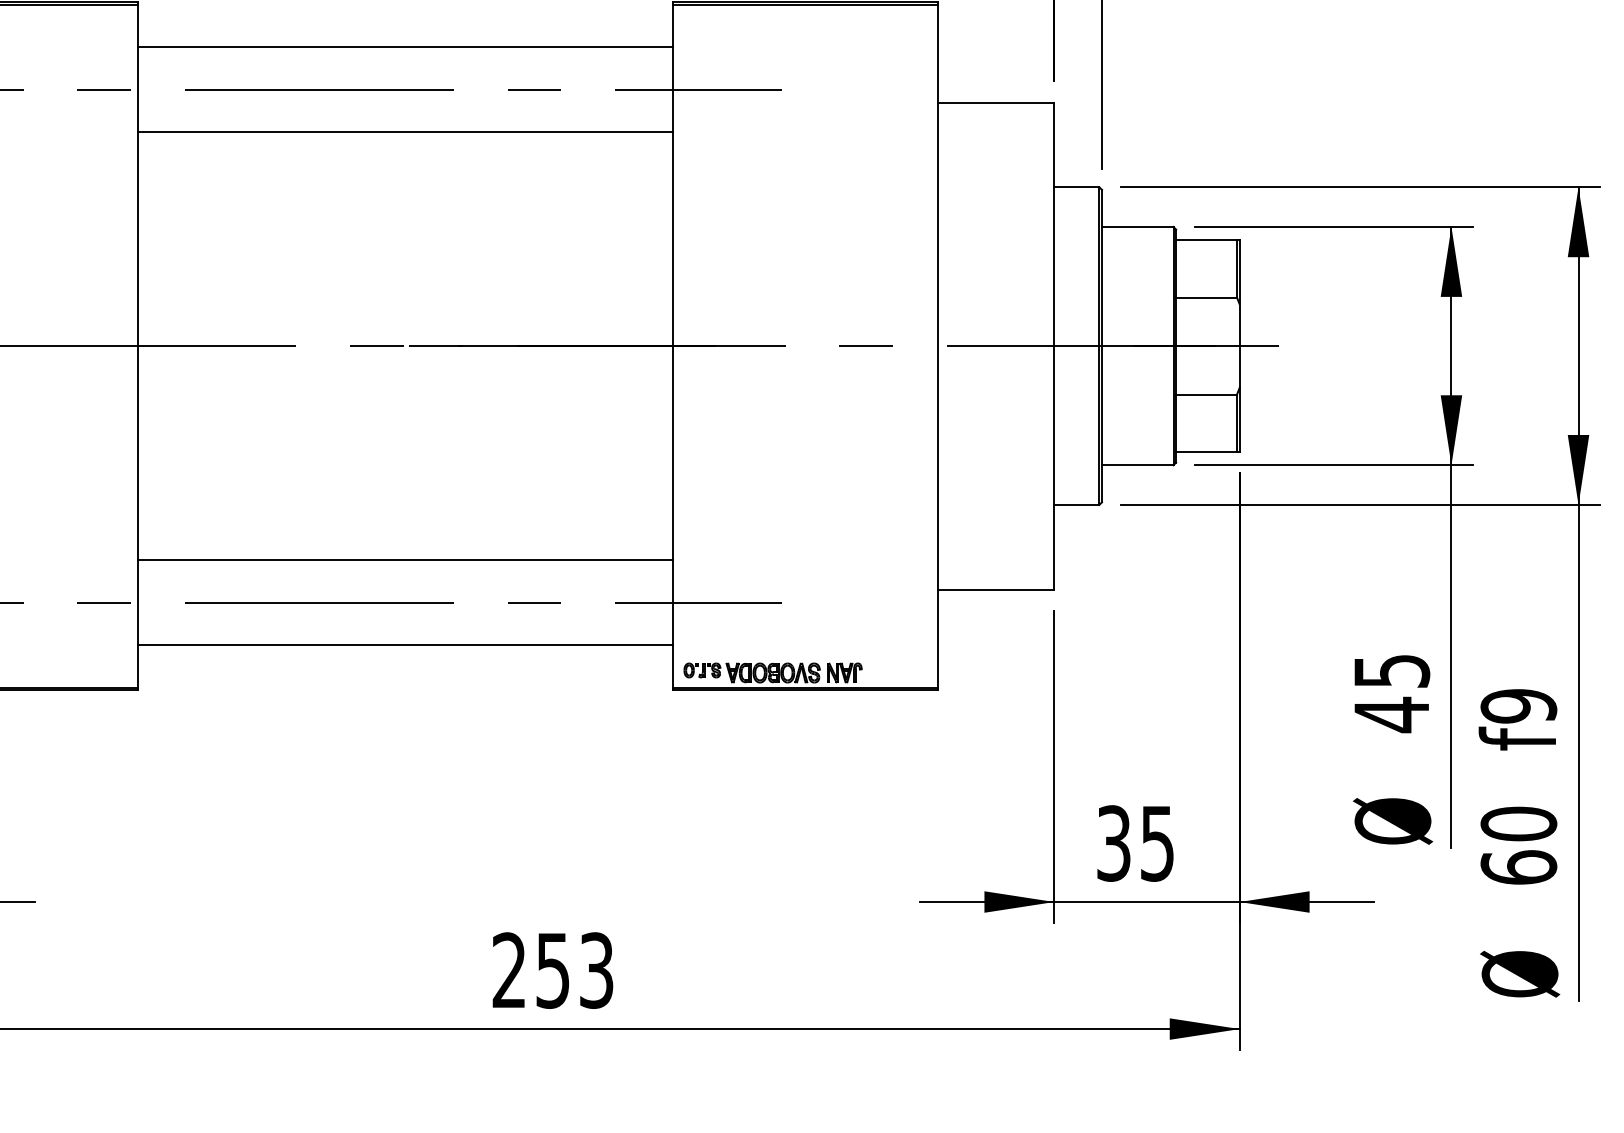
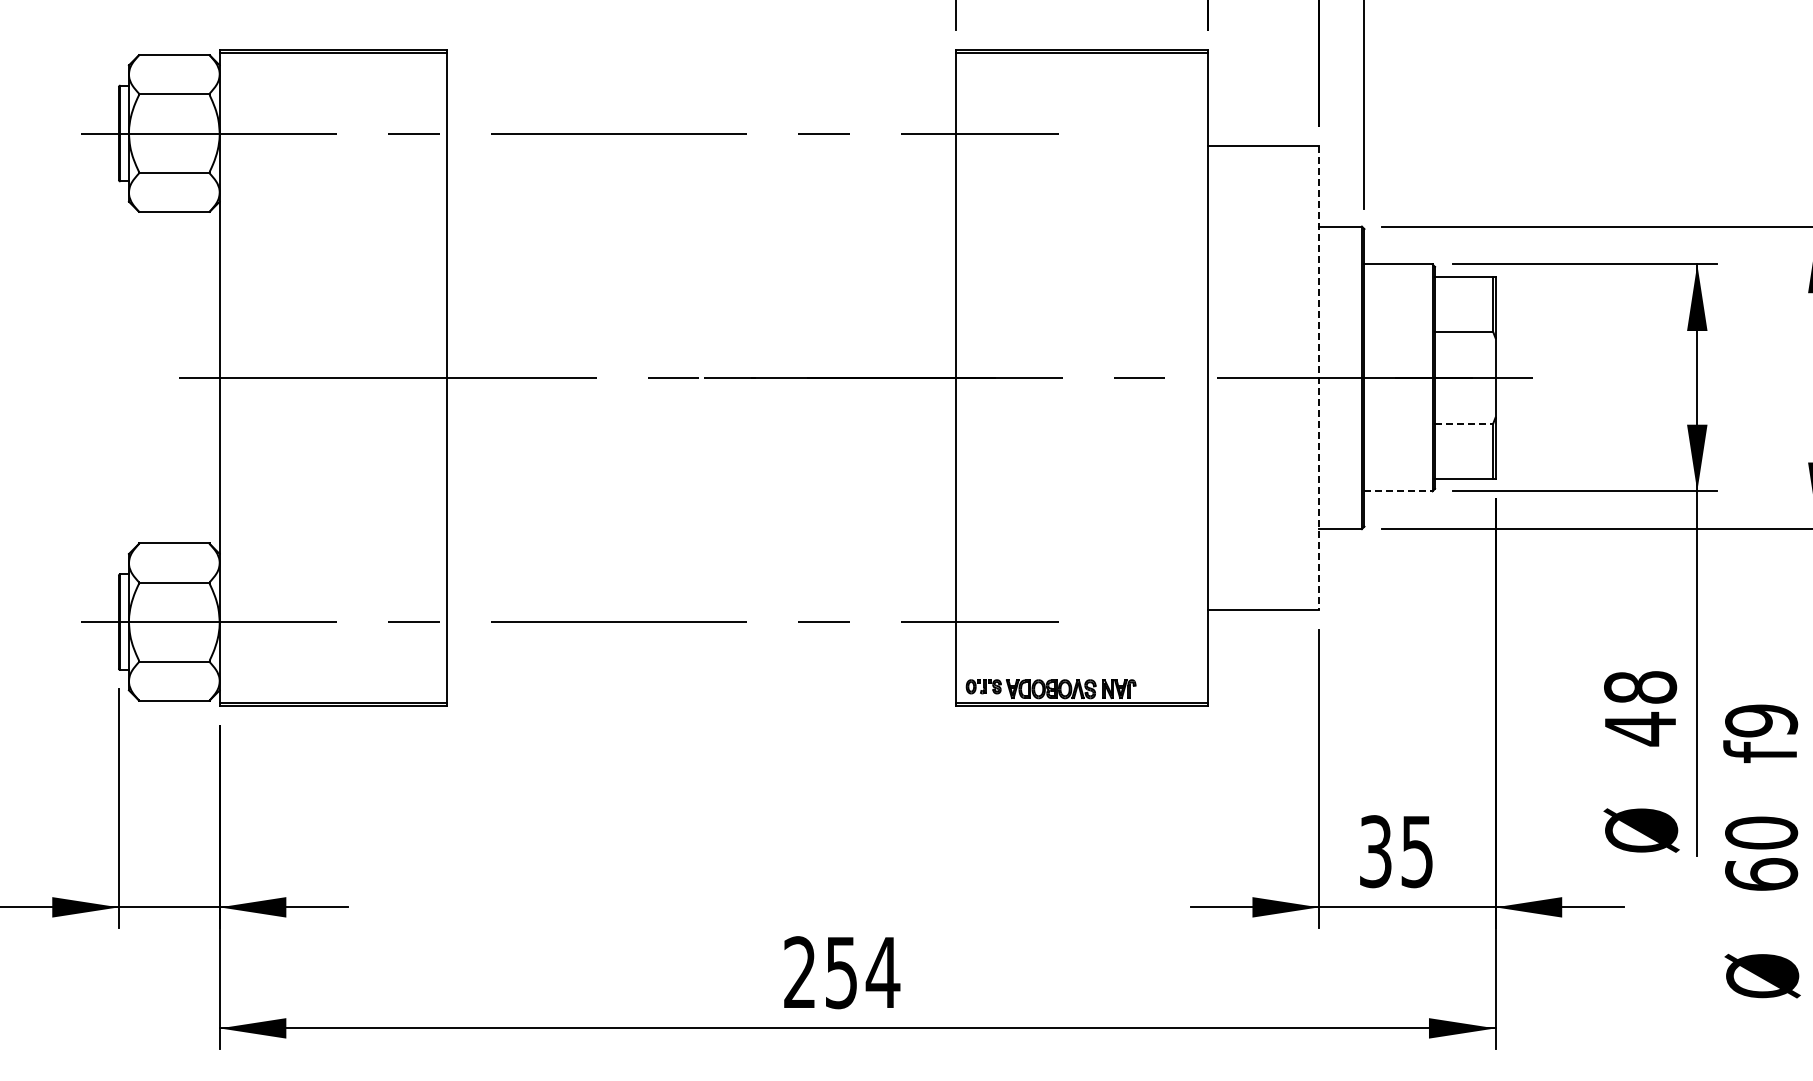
line: (404, 47) -> (700, 93), removed
line: (404, 131) -> (700, 173), removed
line: (1054, 345) -> (1319, 377), solid -> dashed
line: (1207, 395) -> (1464, 424), solid -> dashed
line: (1137, 465) -> (1398, 491), solid -> dashed
line: (404, 559) -> (700, 581), removed
line: (404, 644) -> (700, 662), removed
text: (1391, 671) -> (1640, 687), 45 -> 48
text: (596, 970) -> (882, 972), 253 -> 254

